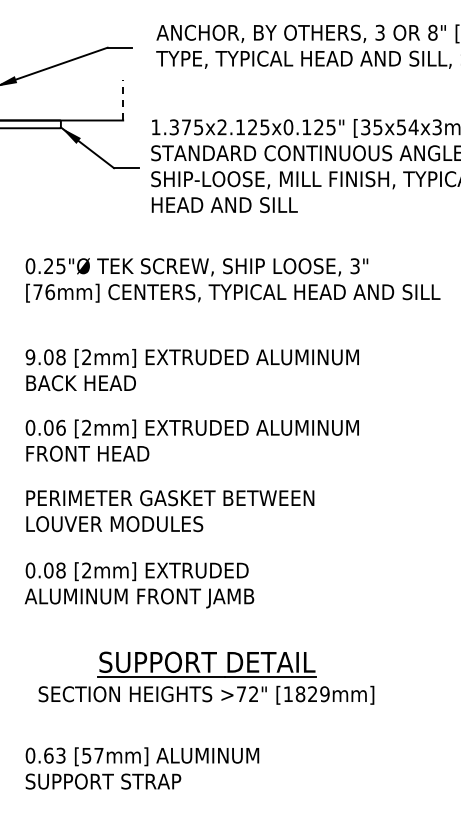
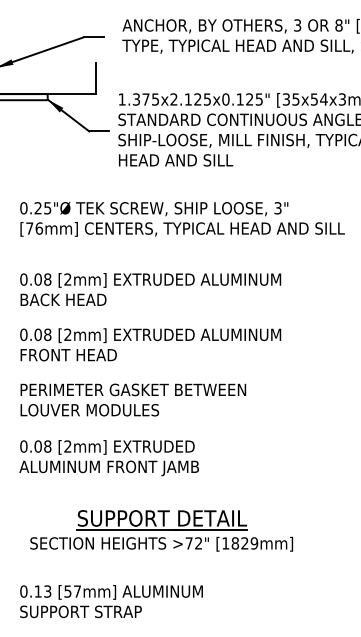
line: (123, 99) -> (96, 77), dashed -> solid
text: (30, 357) -> (23, 279), 9.08 -> 0.08
text: (60, 427) -> (47, 334), 0.06 -> 0.08
text: (48, 755) -> (37, 591), 0.63 -> 0.13

